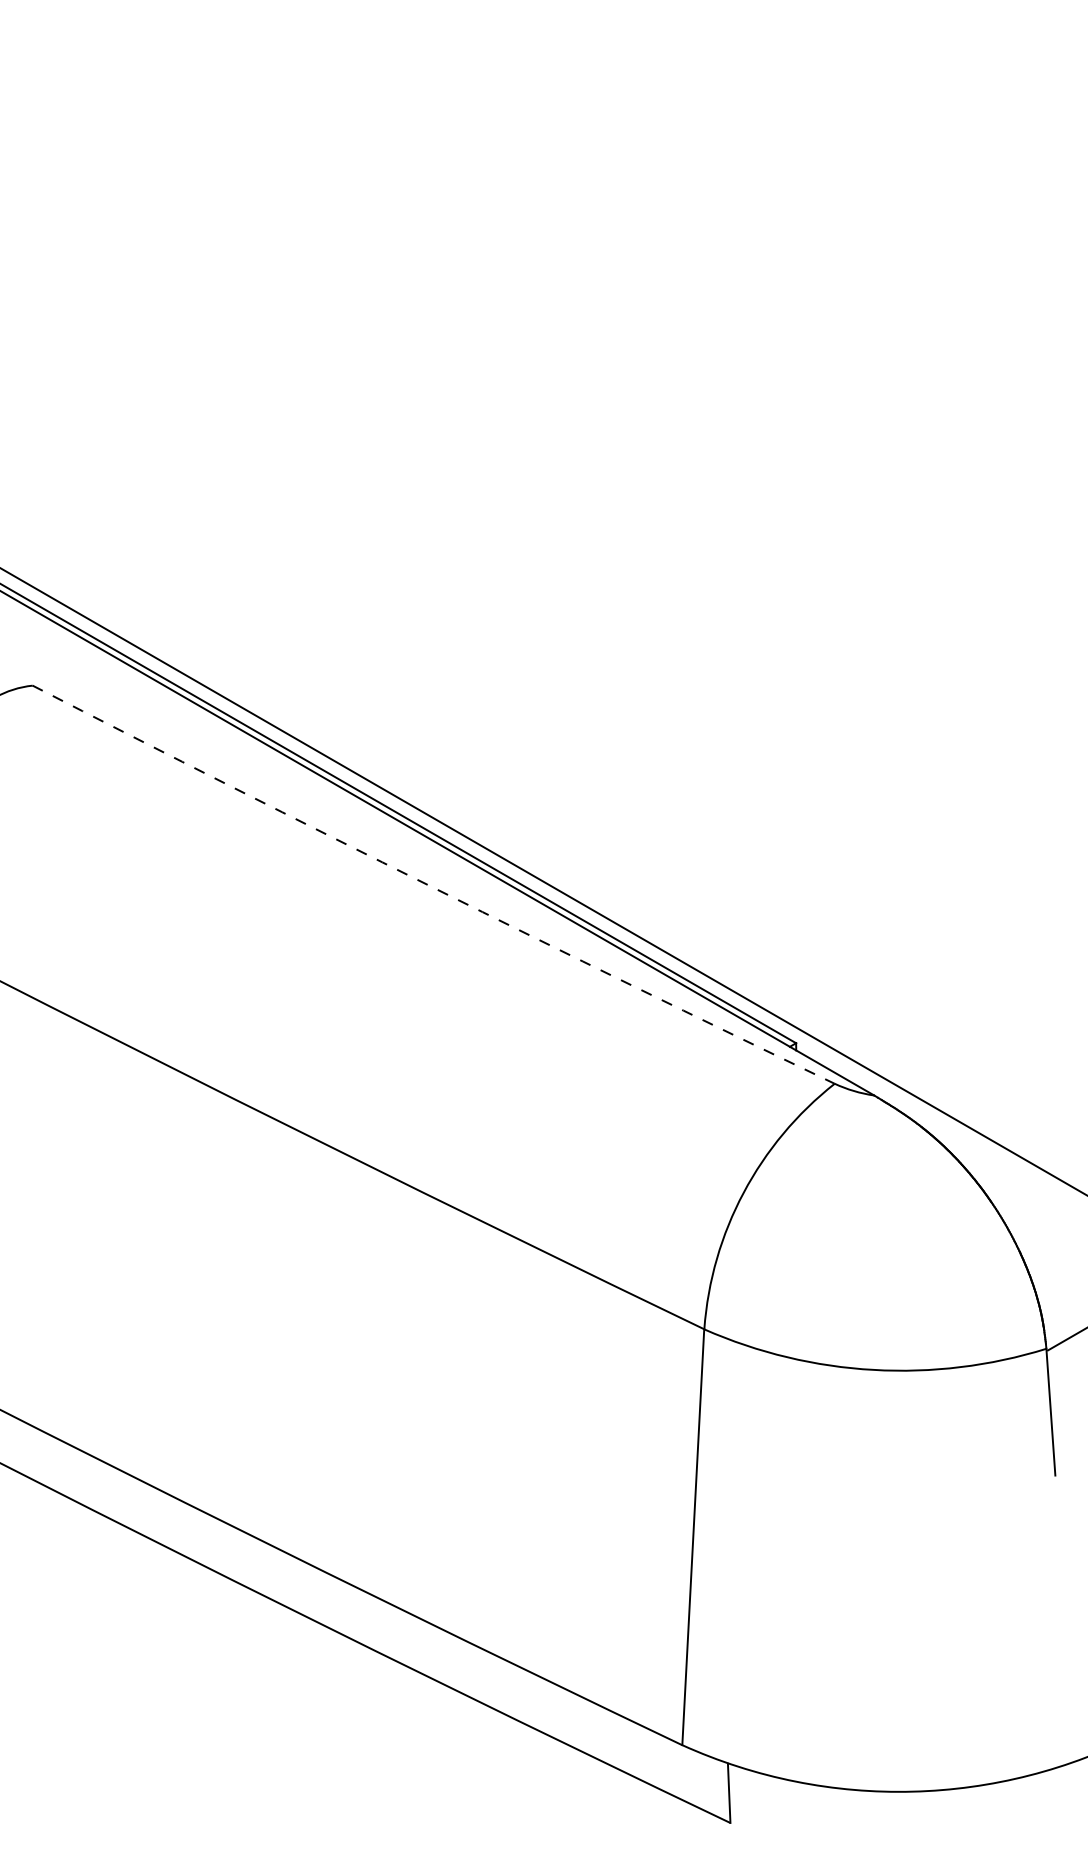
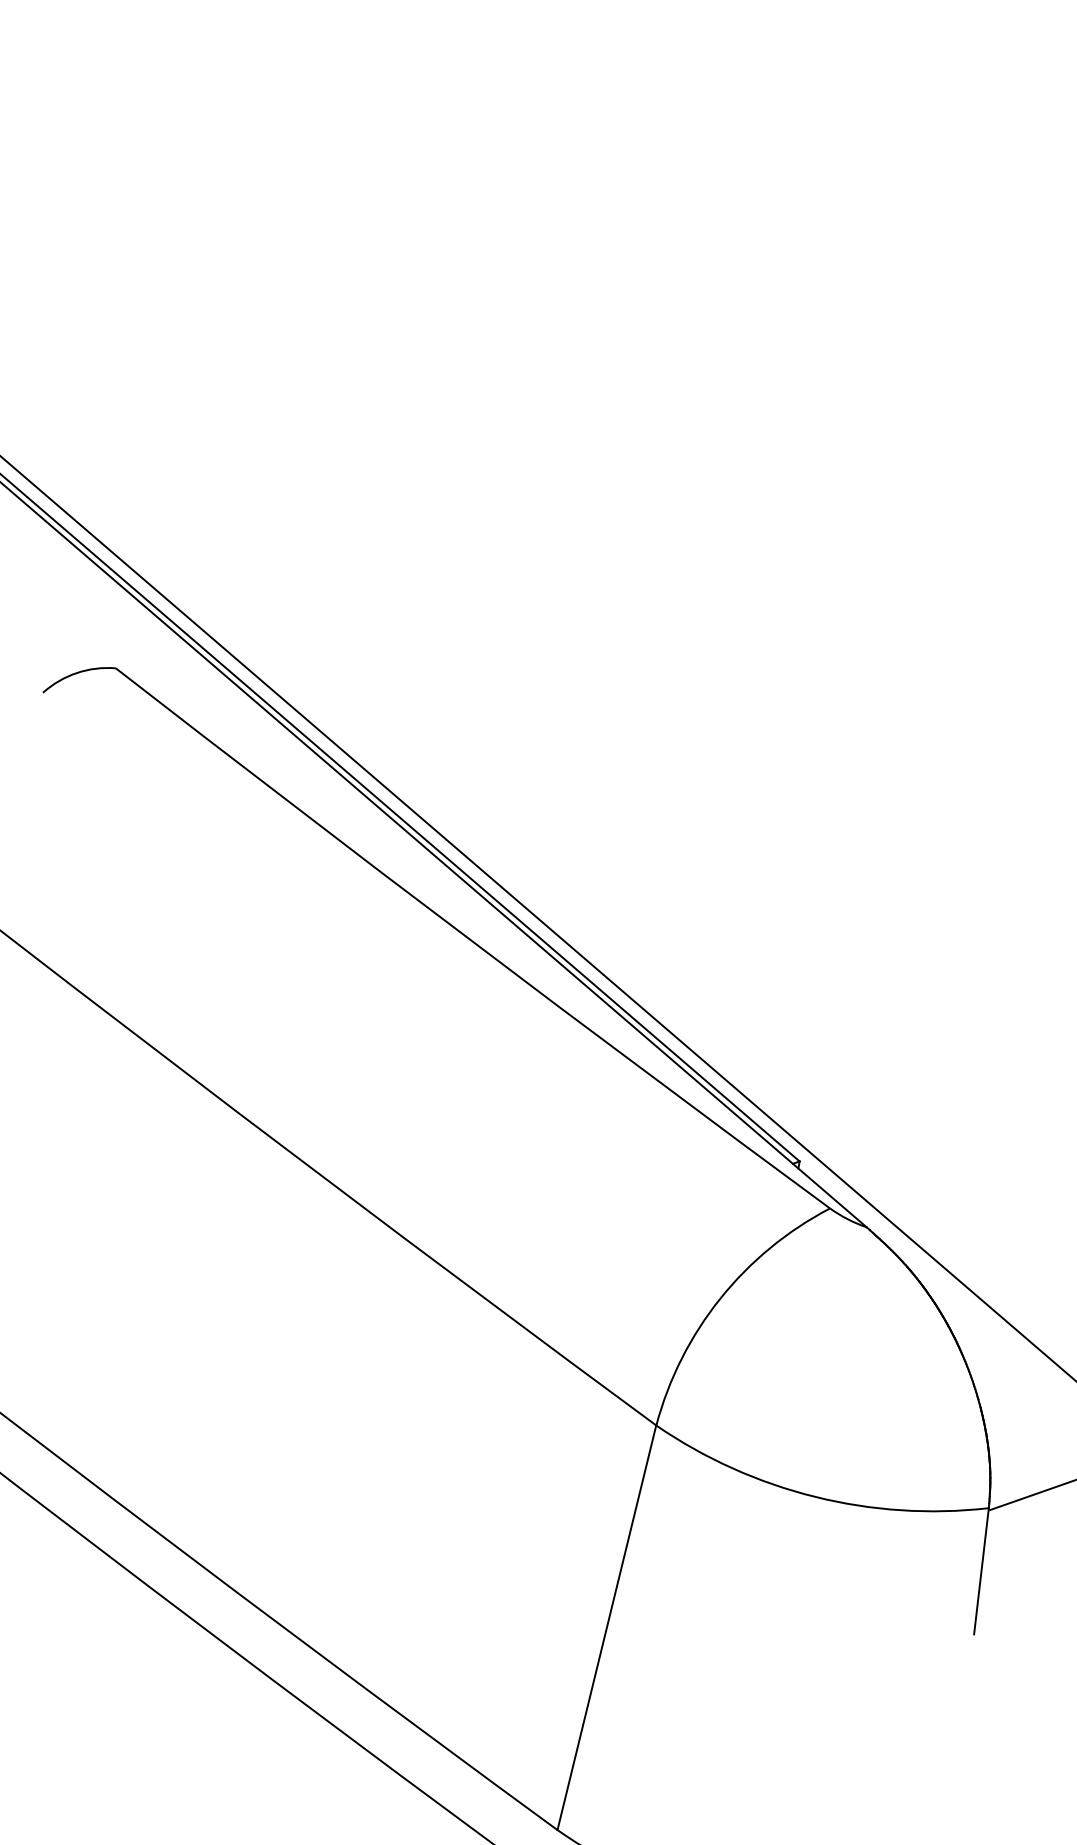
arc: (432, 887) -> (471, 940), dashed -> solid

